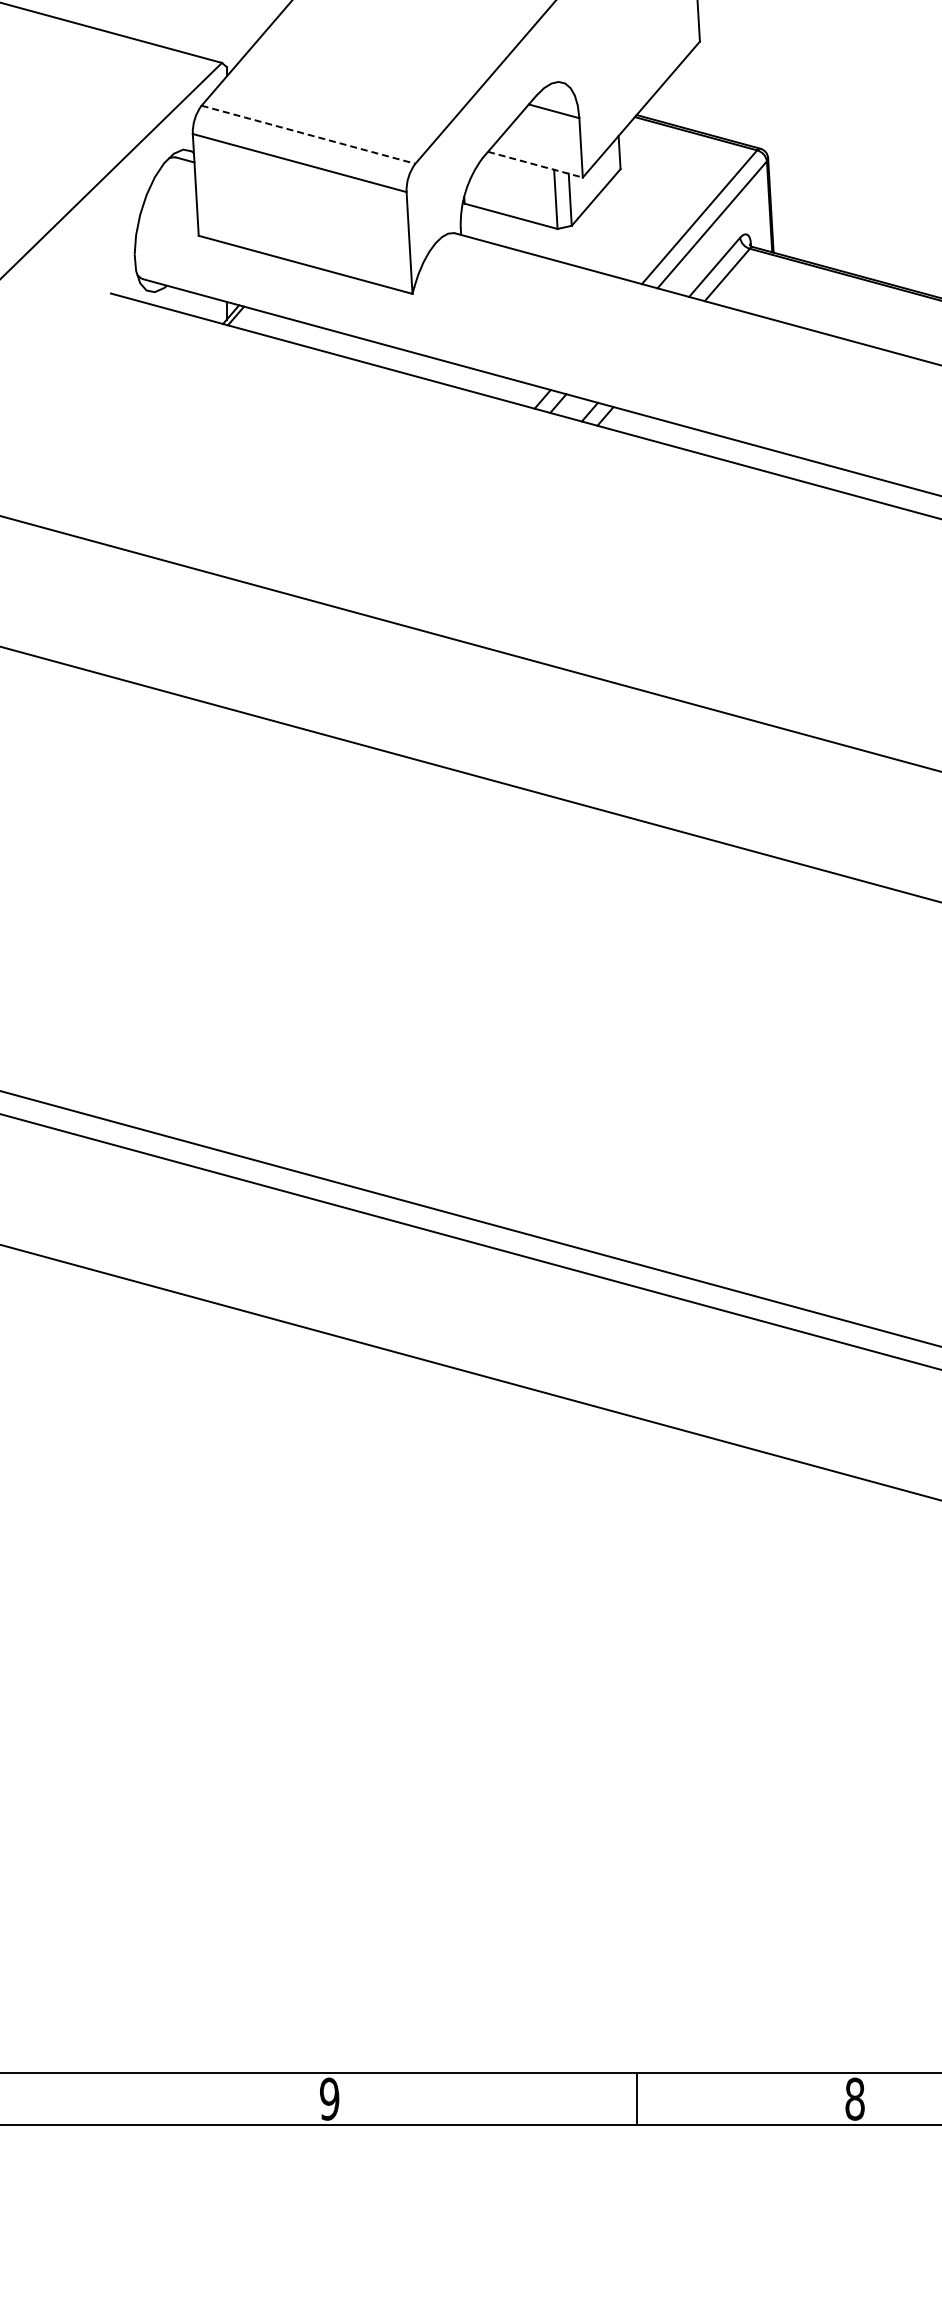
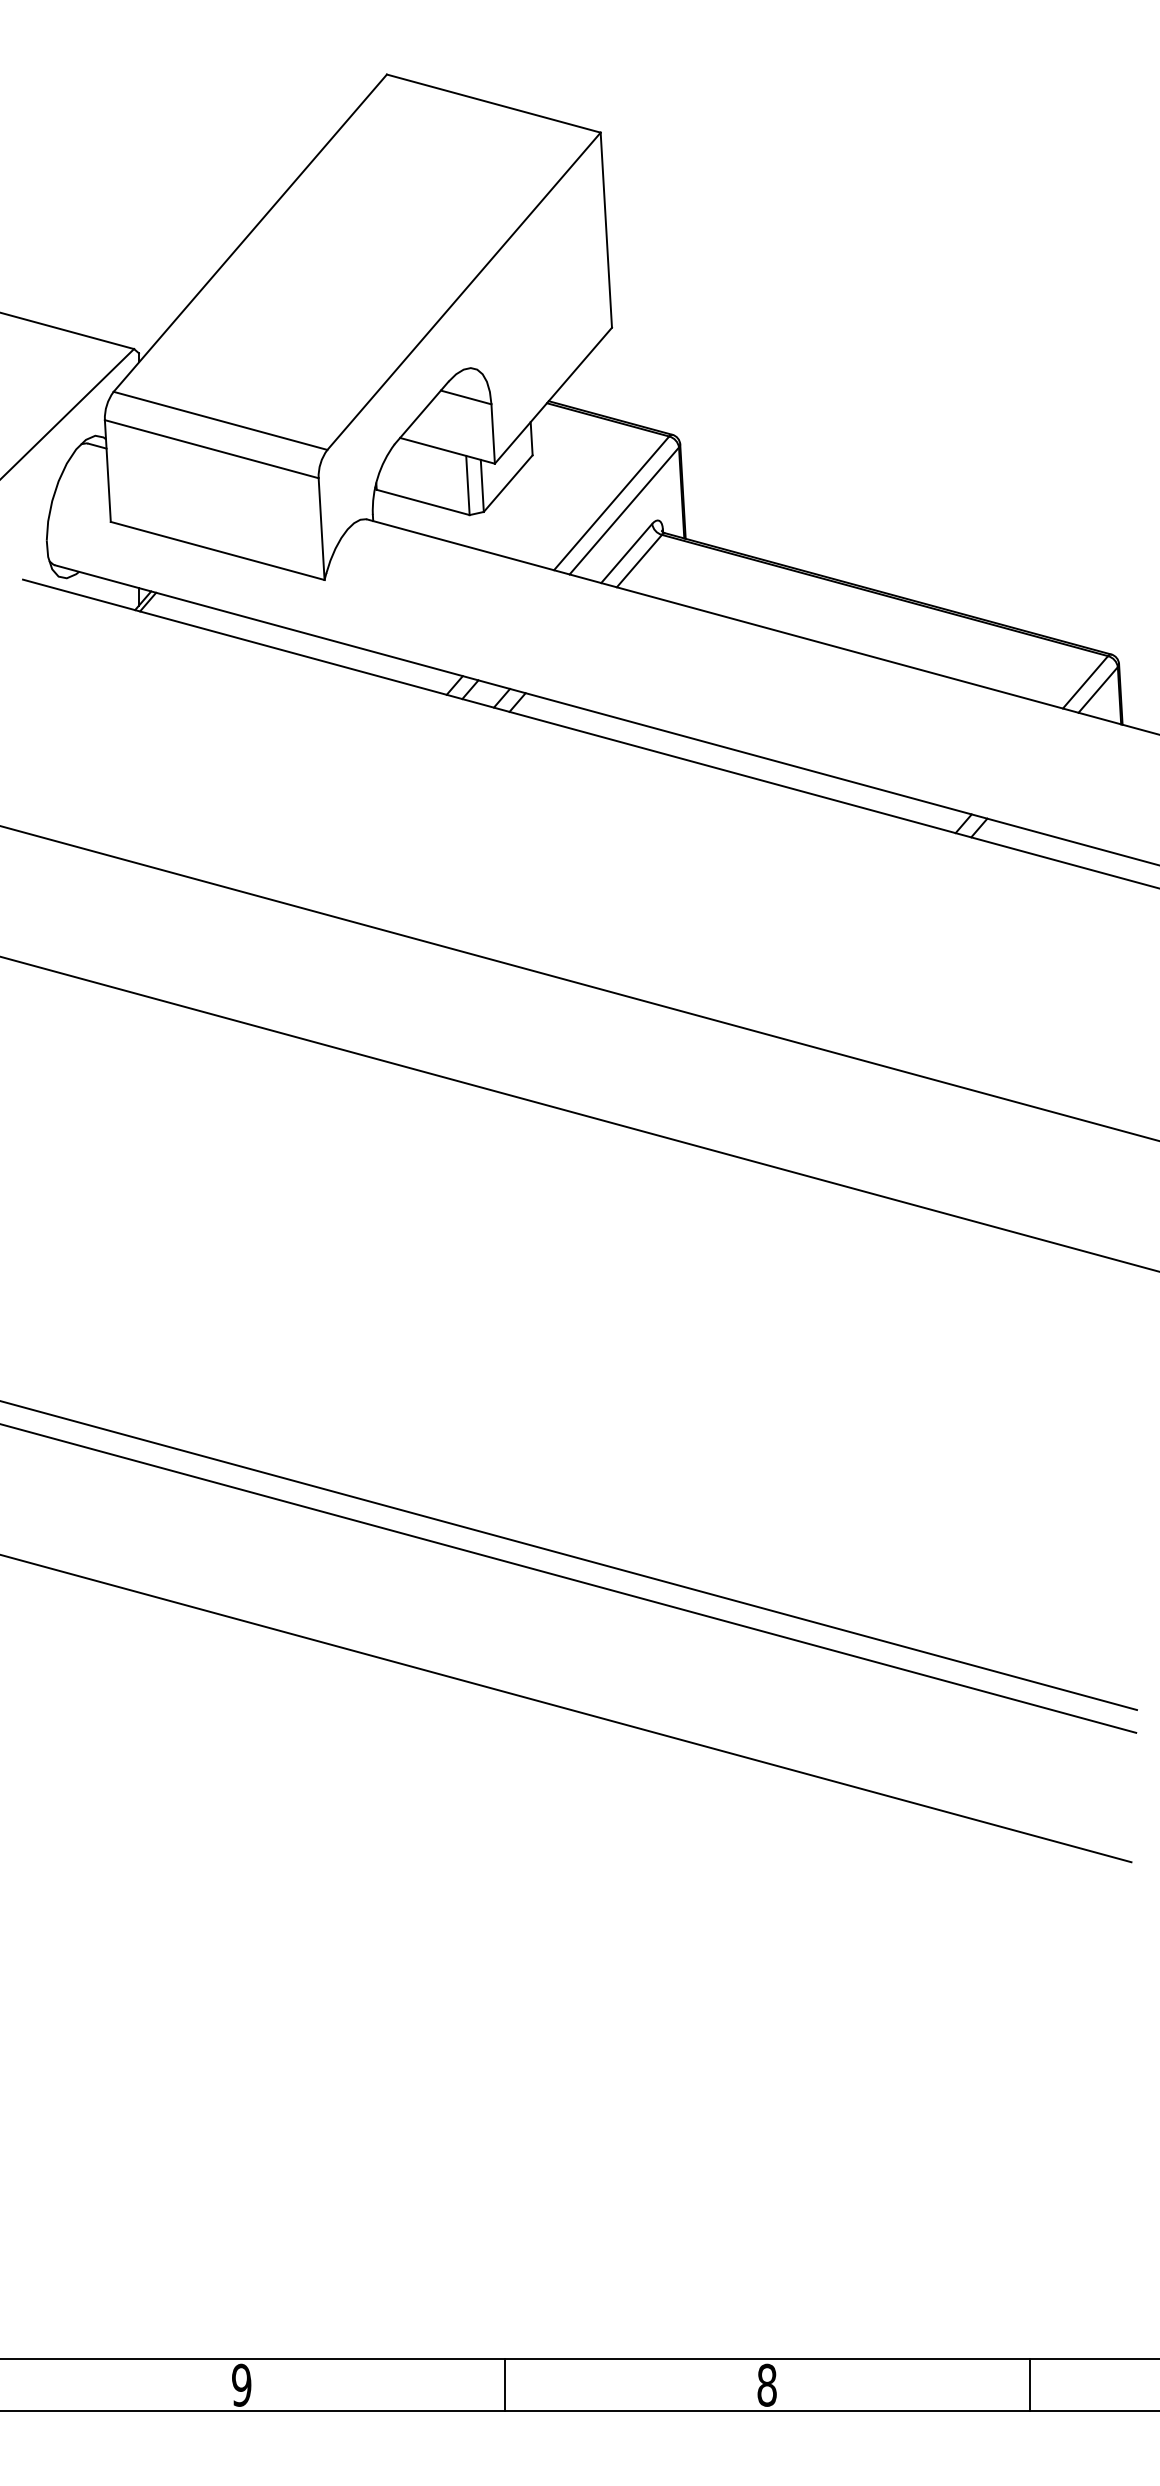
line: (308, 134) -> (220, 420), dashed -> solid
line: (535, 164) -> (447, 450), dashed -> solid
line: (636, 2098) -> (504, 2384), moved

